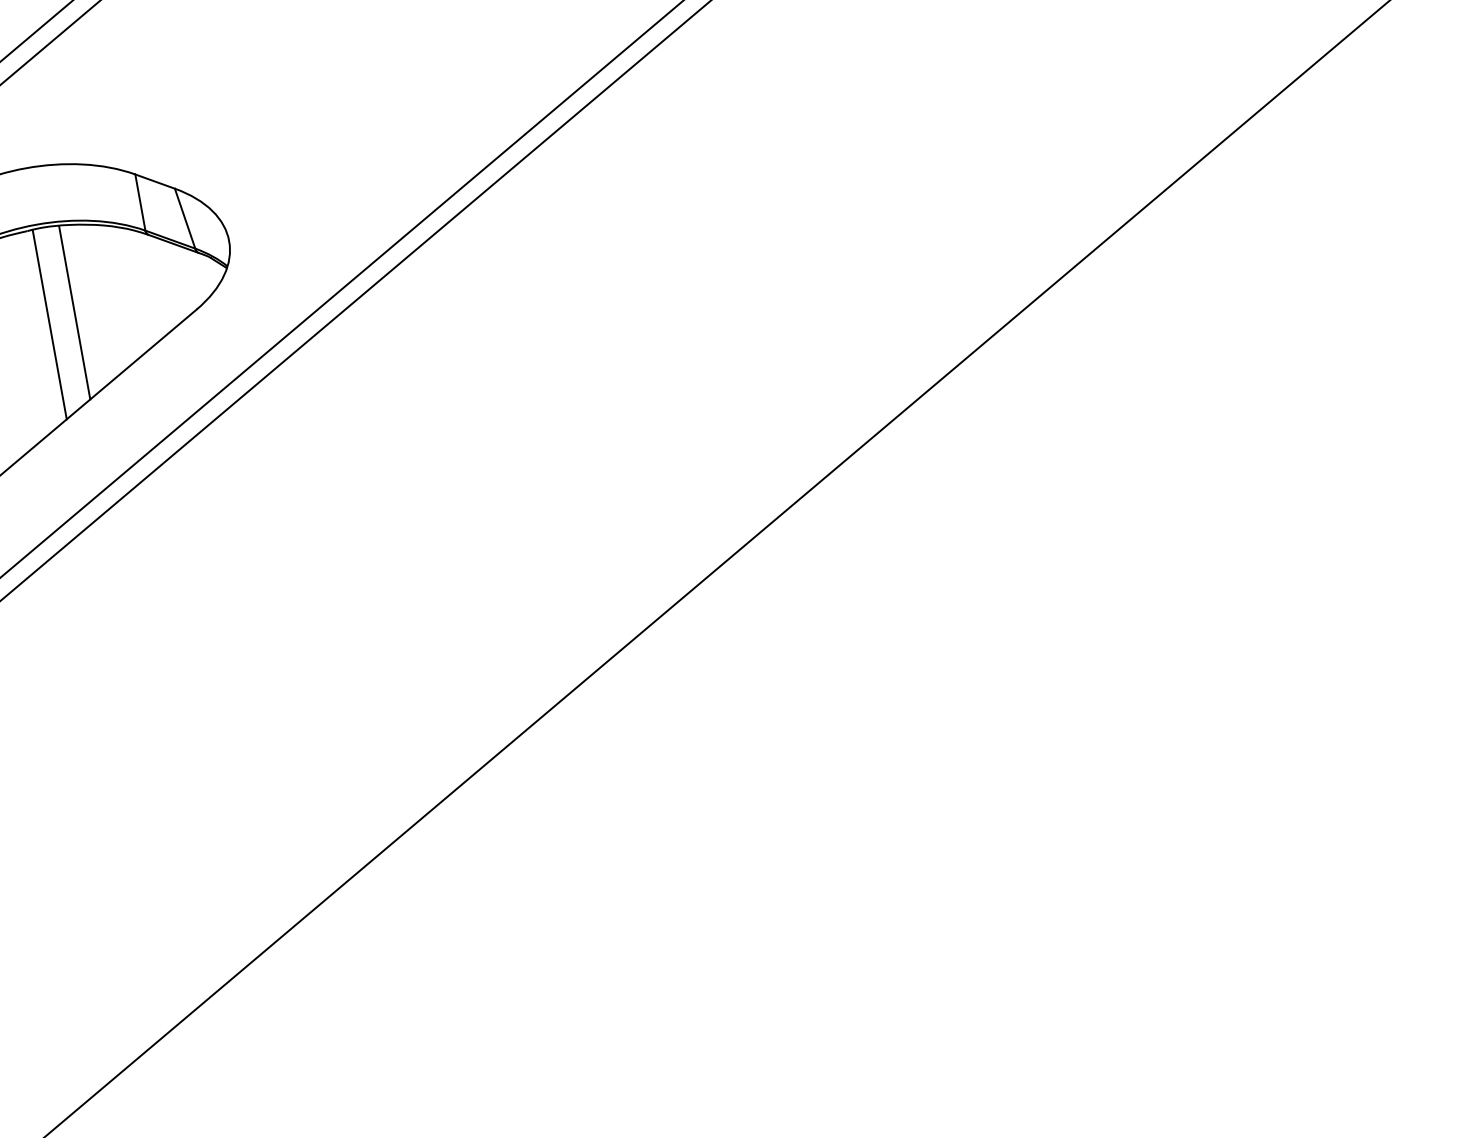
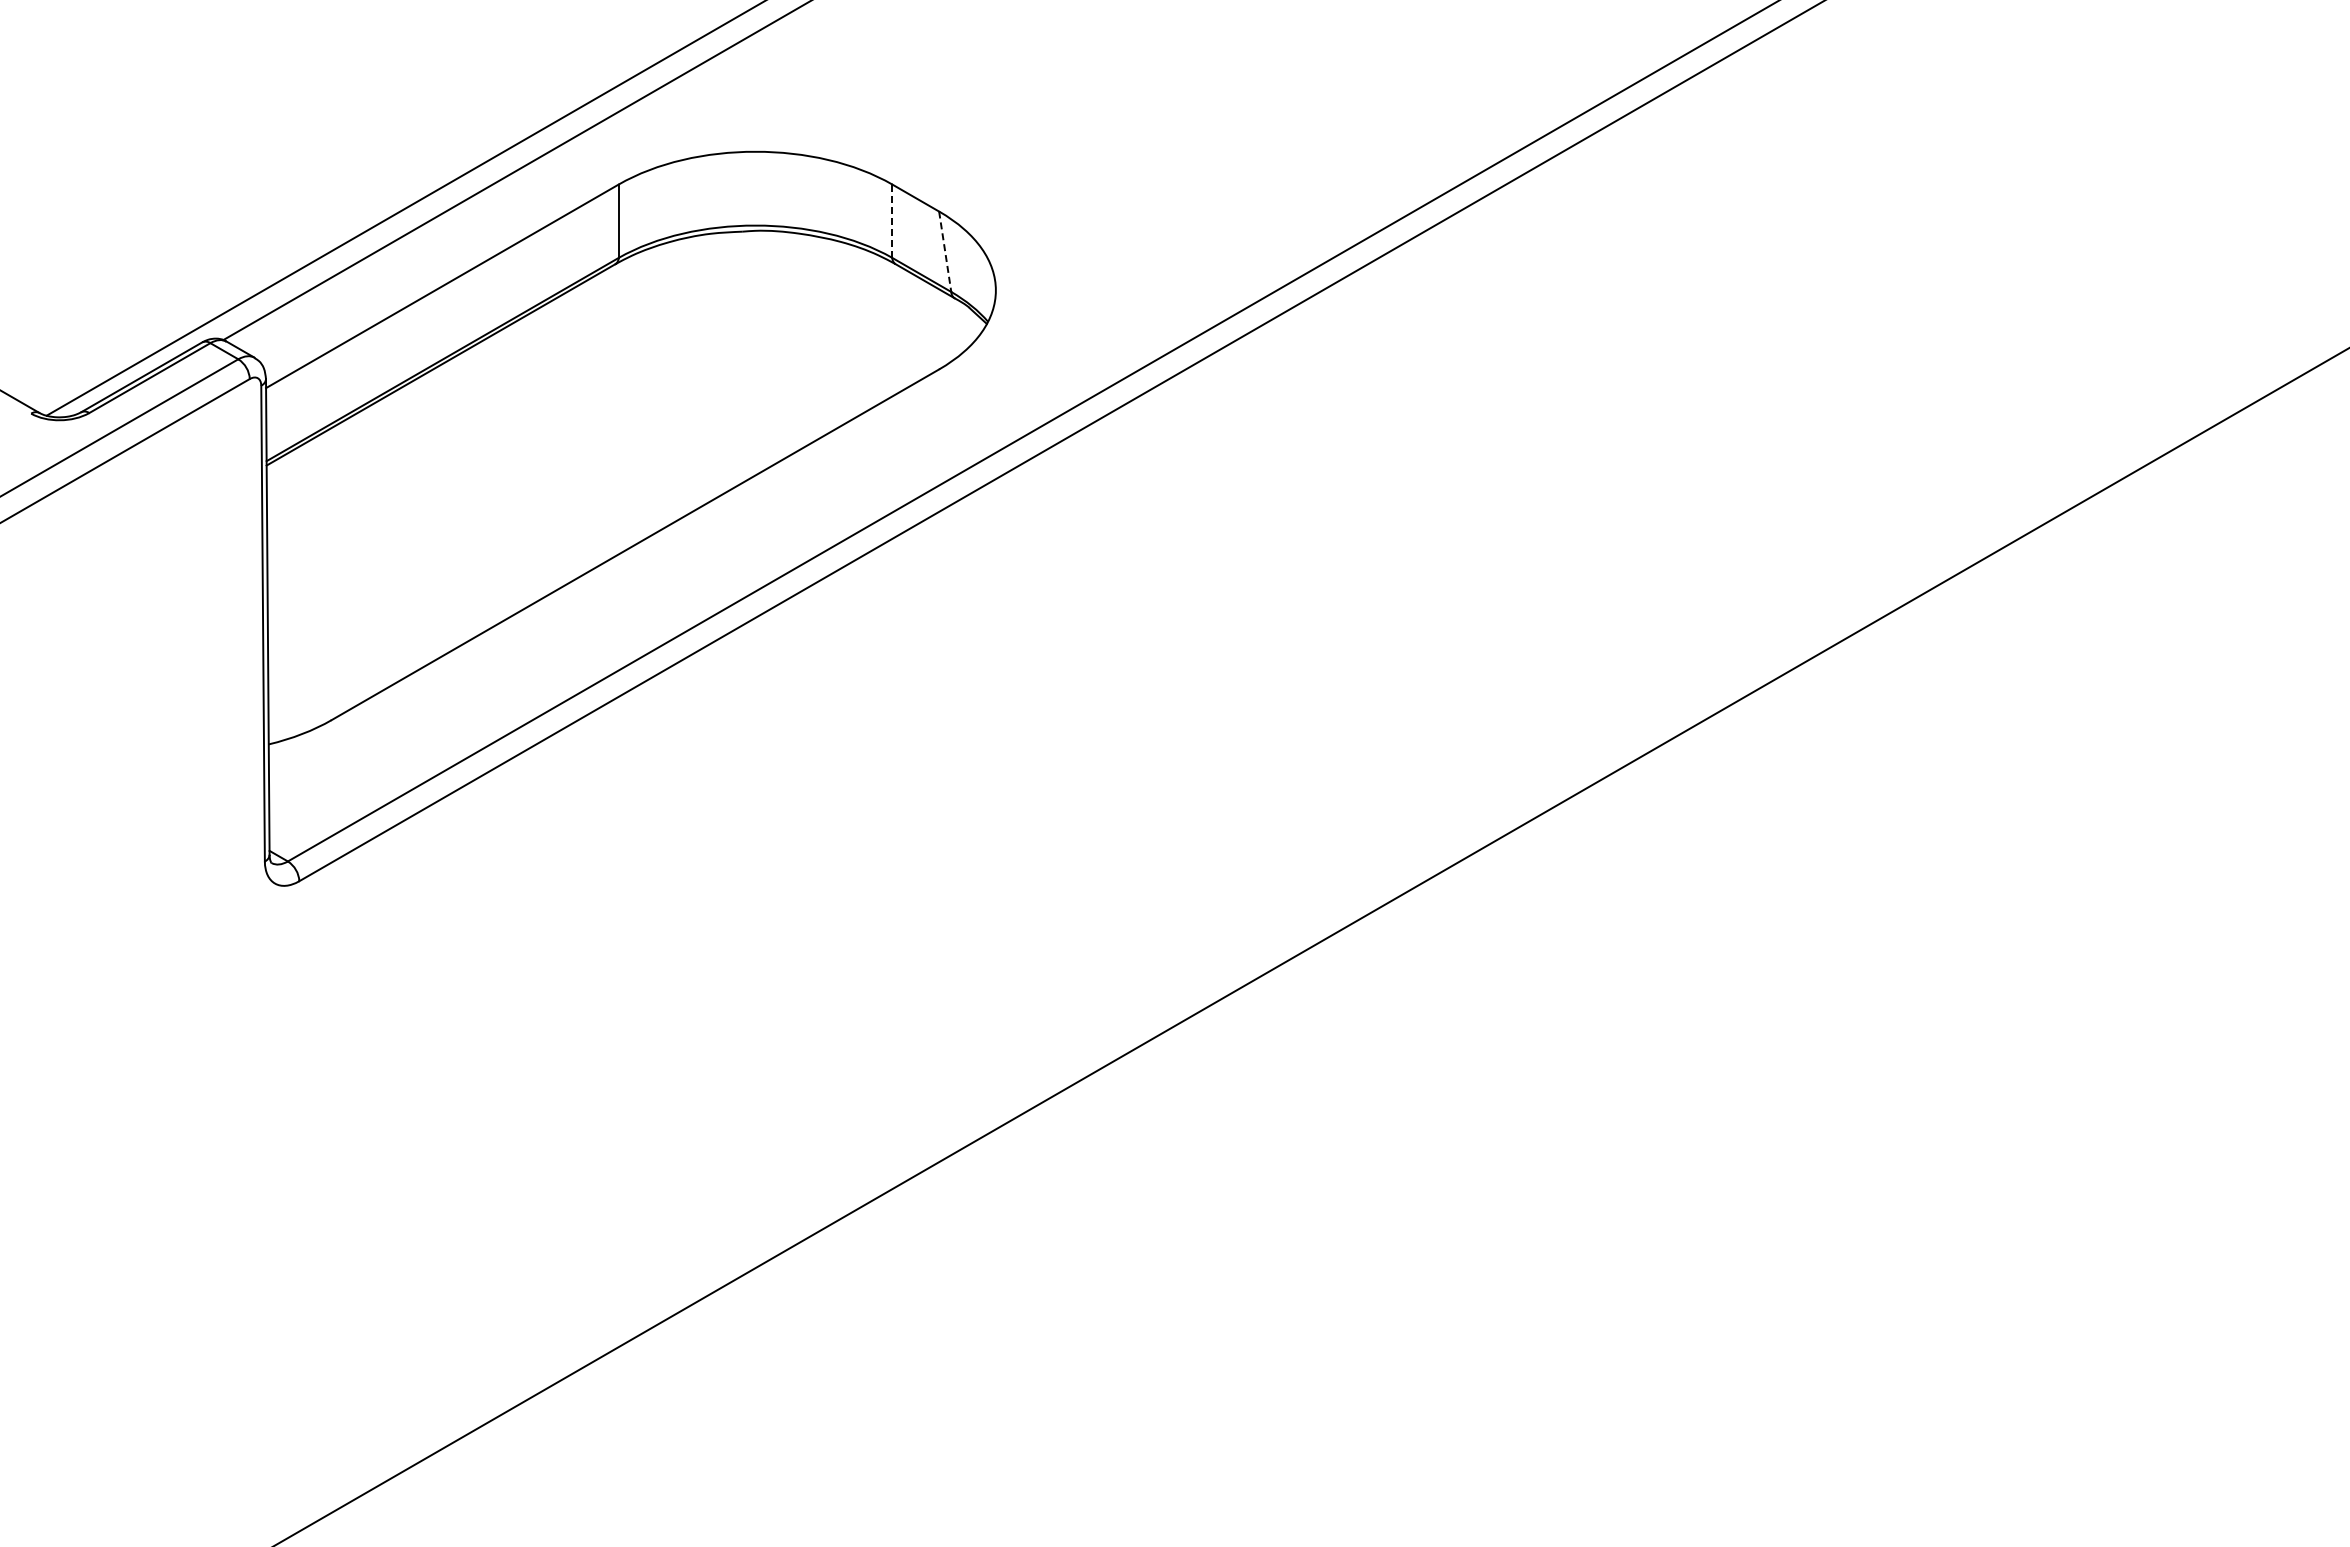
line: (140, 202) -> (892, 221), solid -> dashed
line: (185, 218) -> (945, 251), solid -> dashed
line: (74, 312) -> (784, 345), removed
line: (49, 324) -> (749, 354), removed

